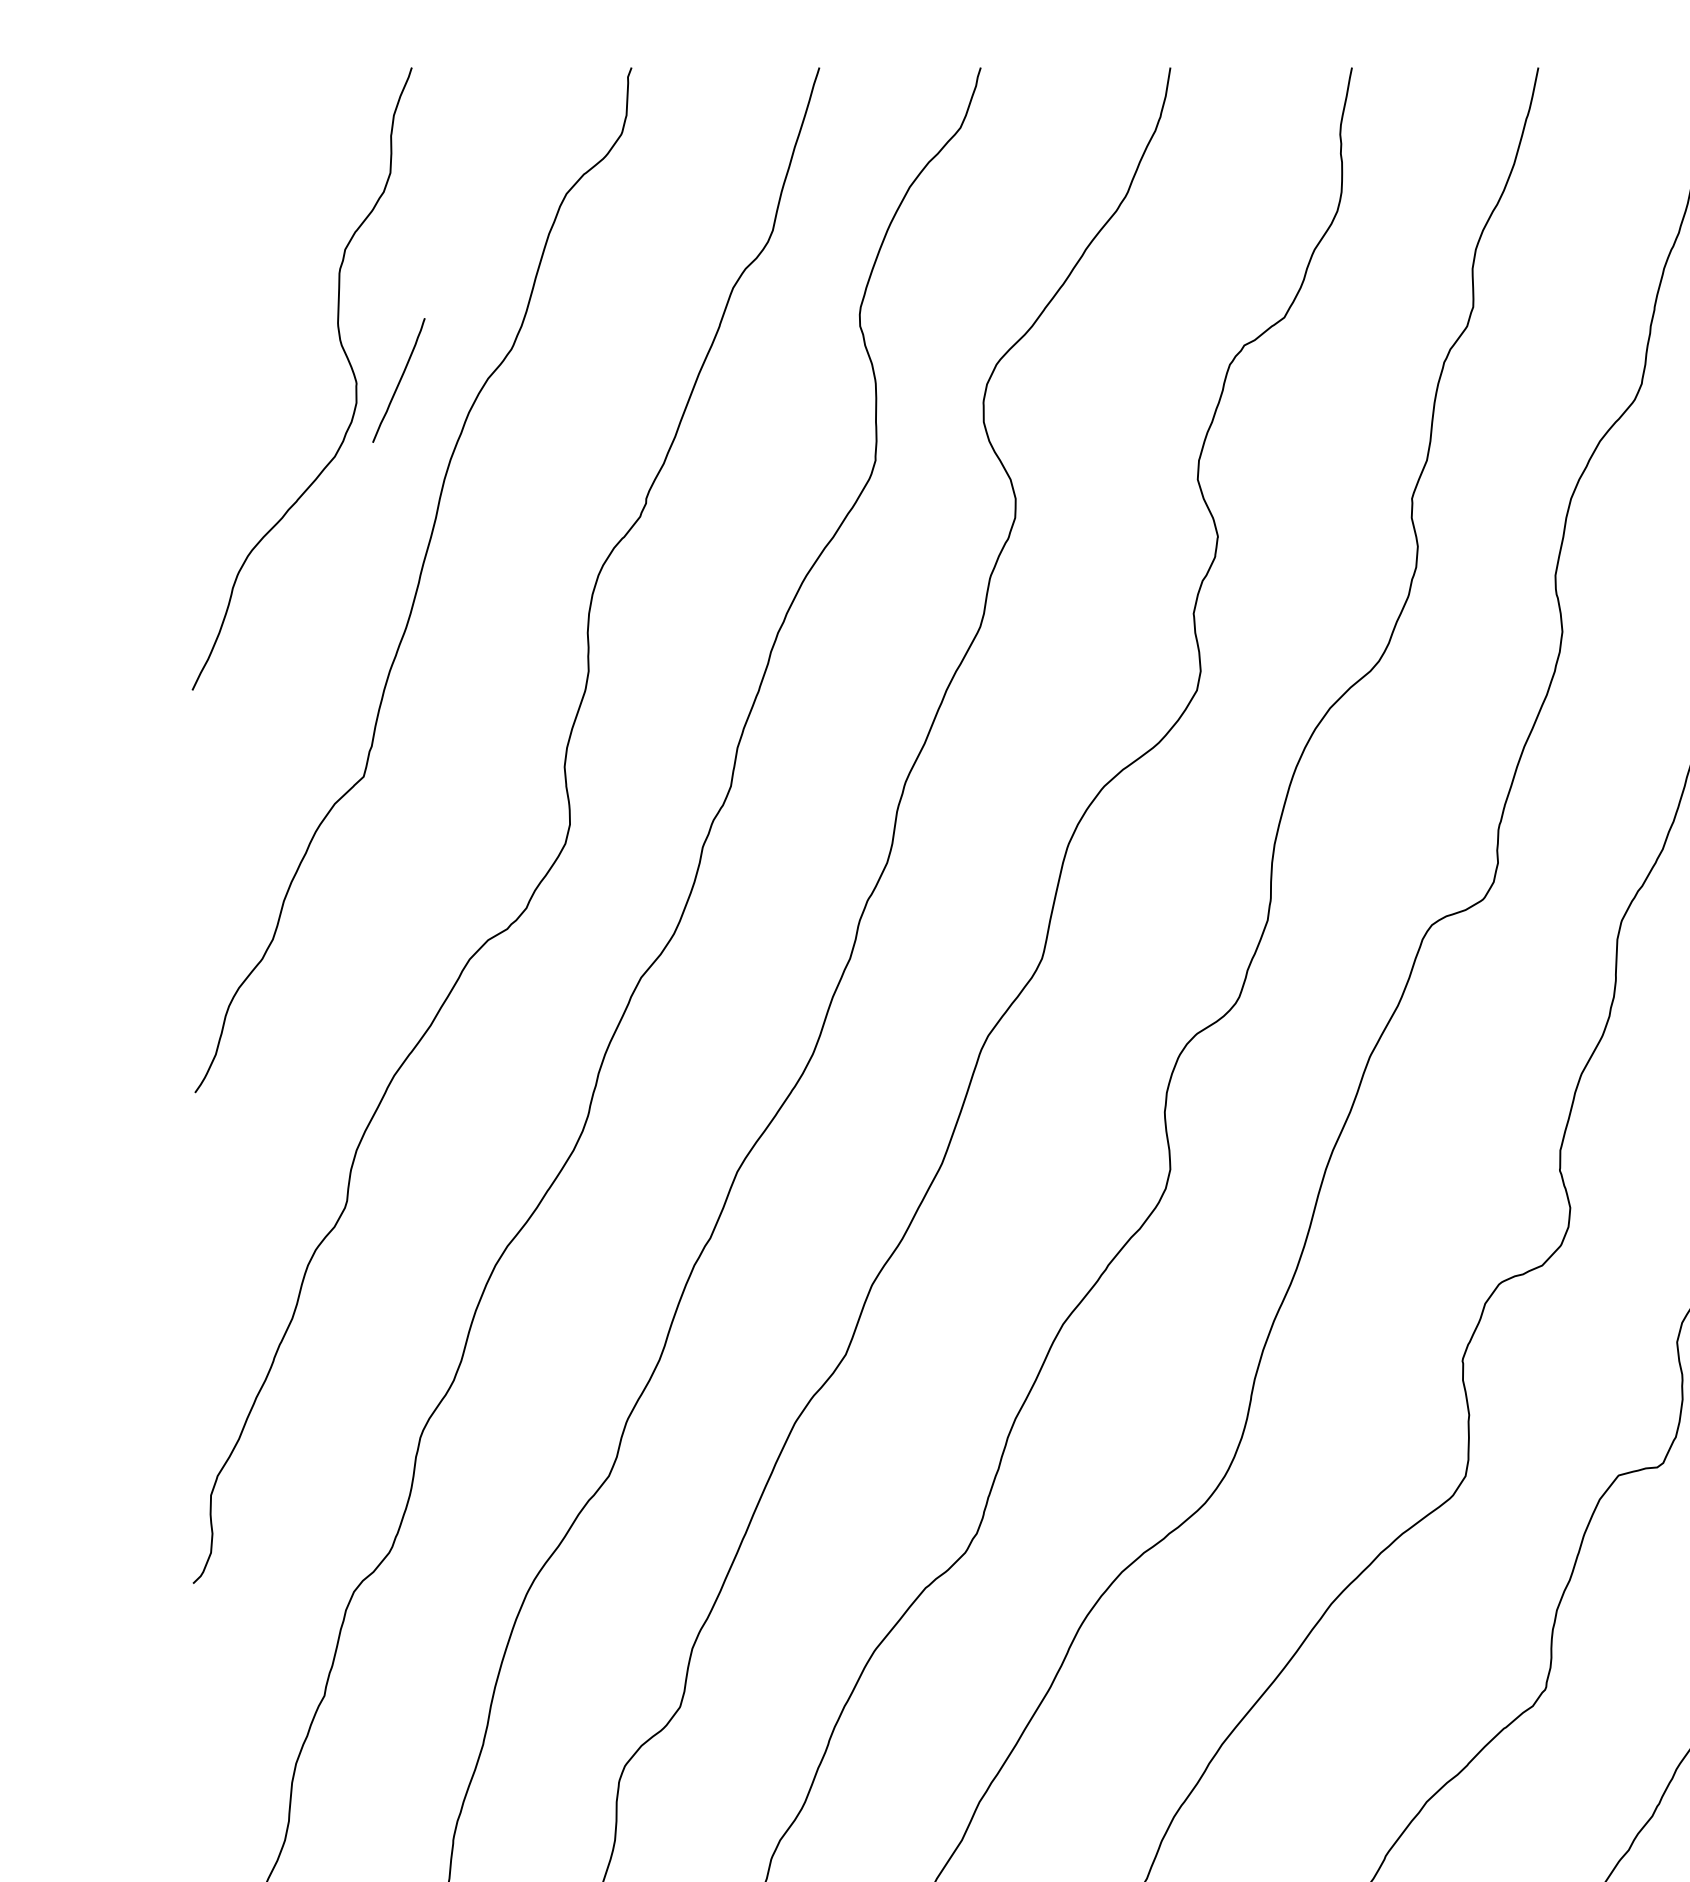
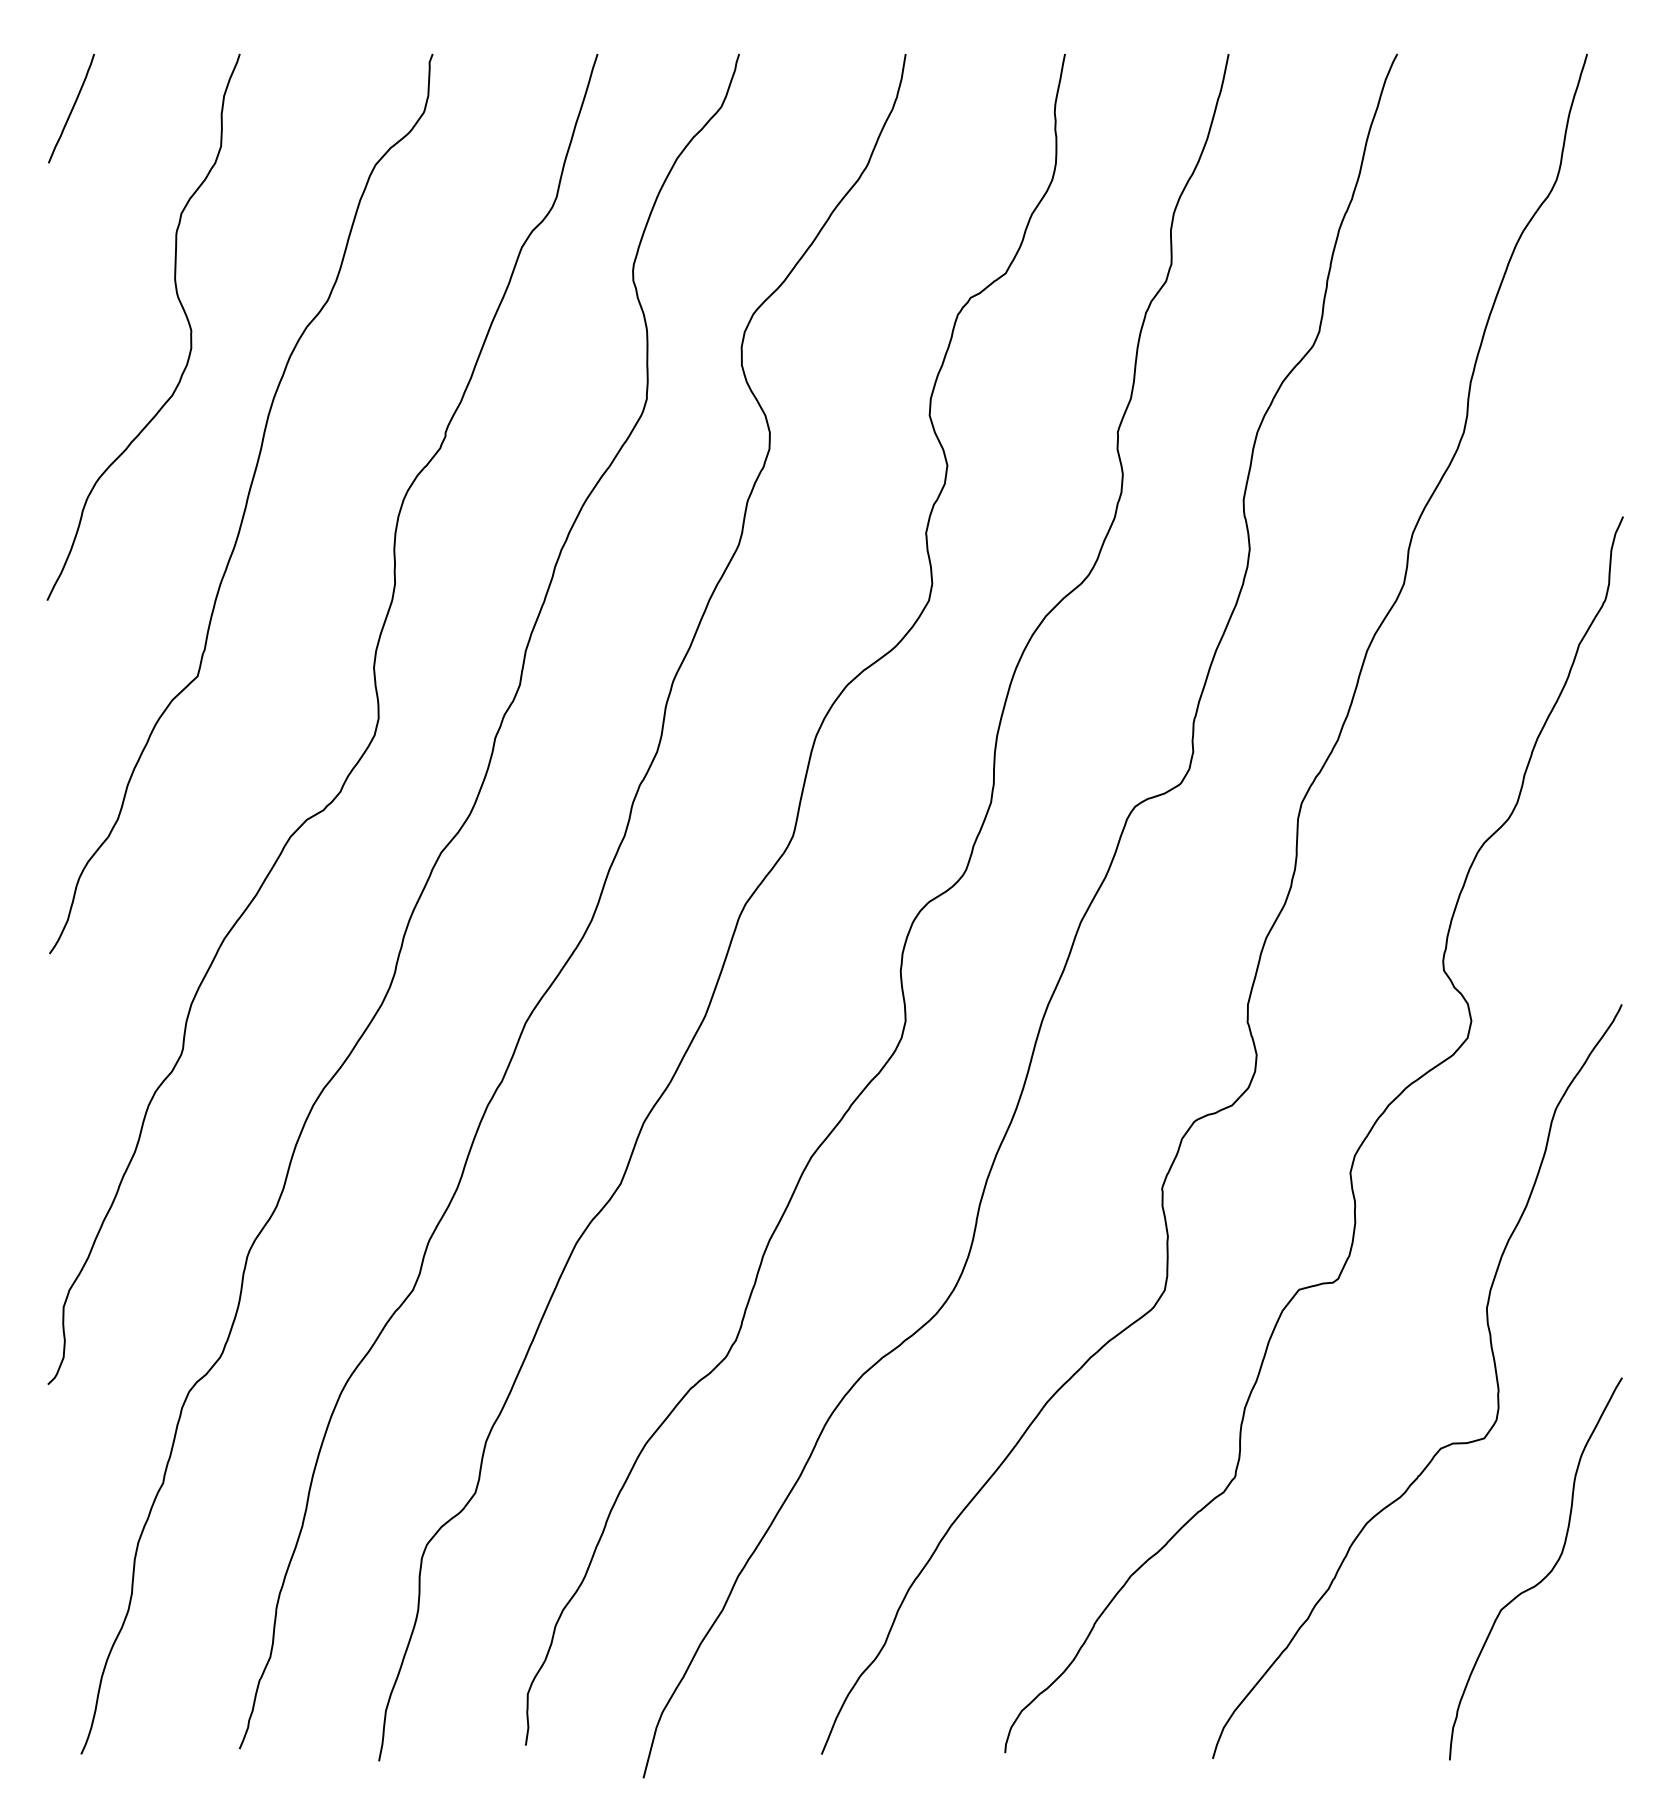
curve: (398, 380) -> (71, 108), moved

